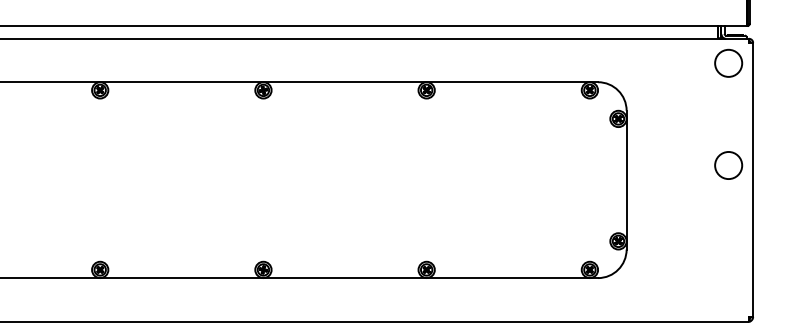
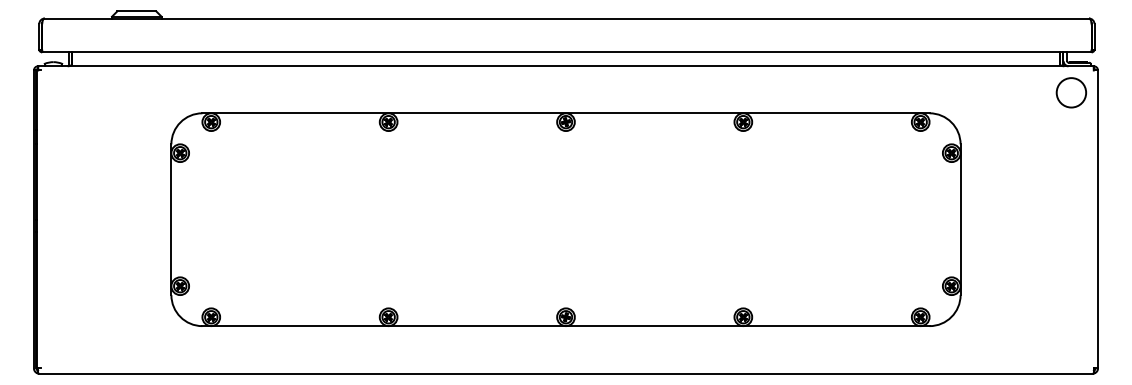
circle: (727, 165) -> (1070, 203), removed

